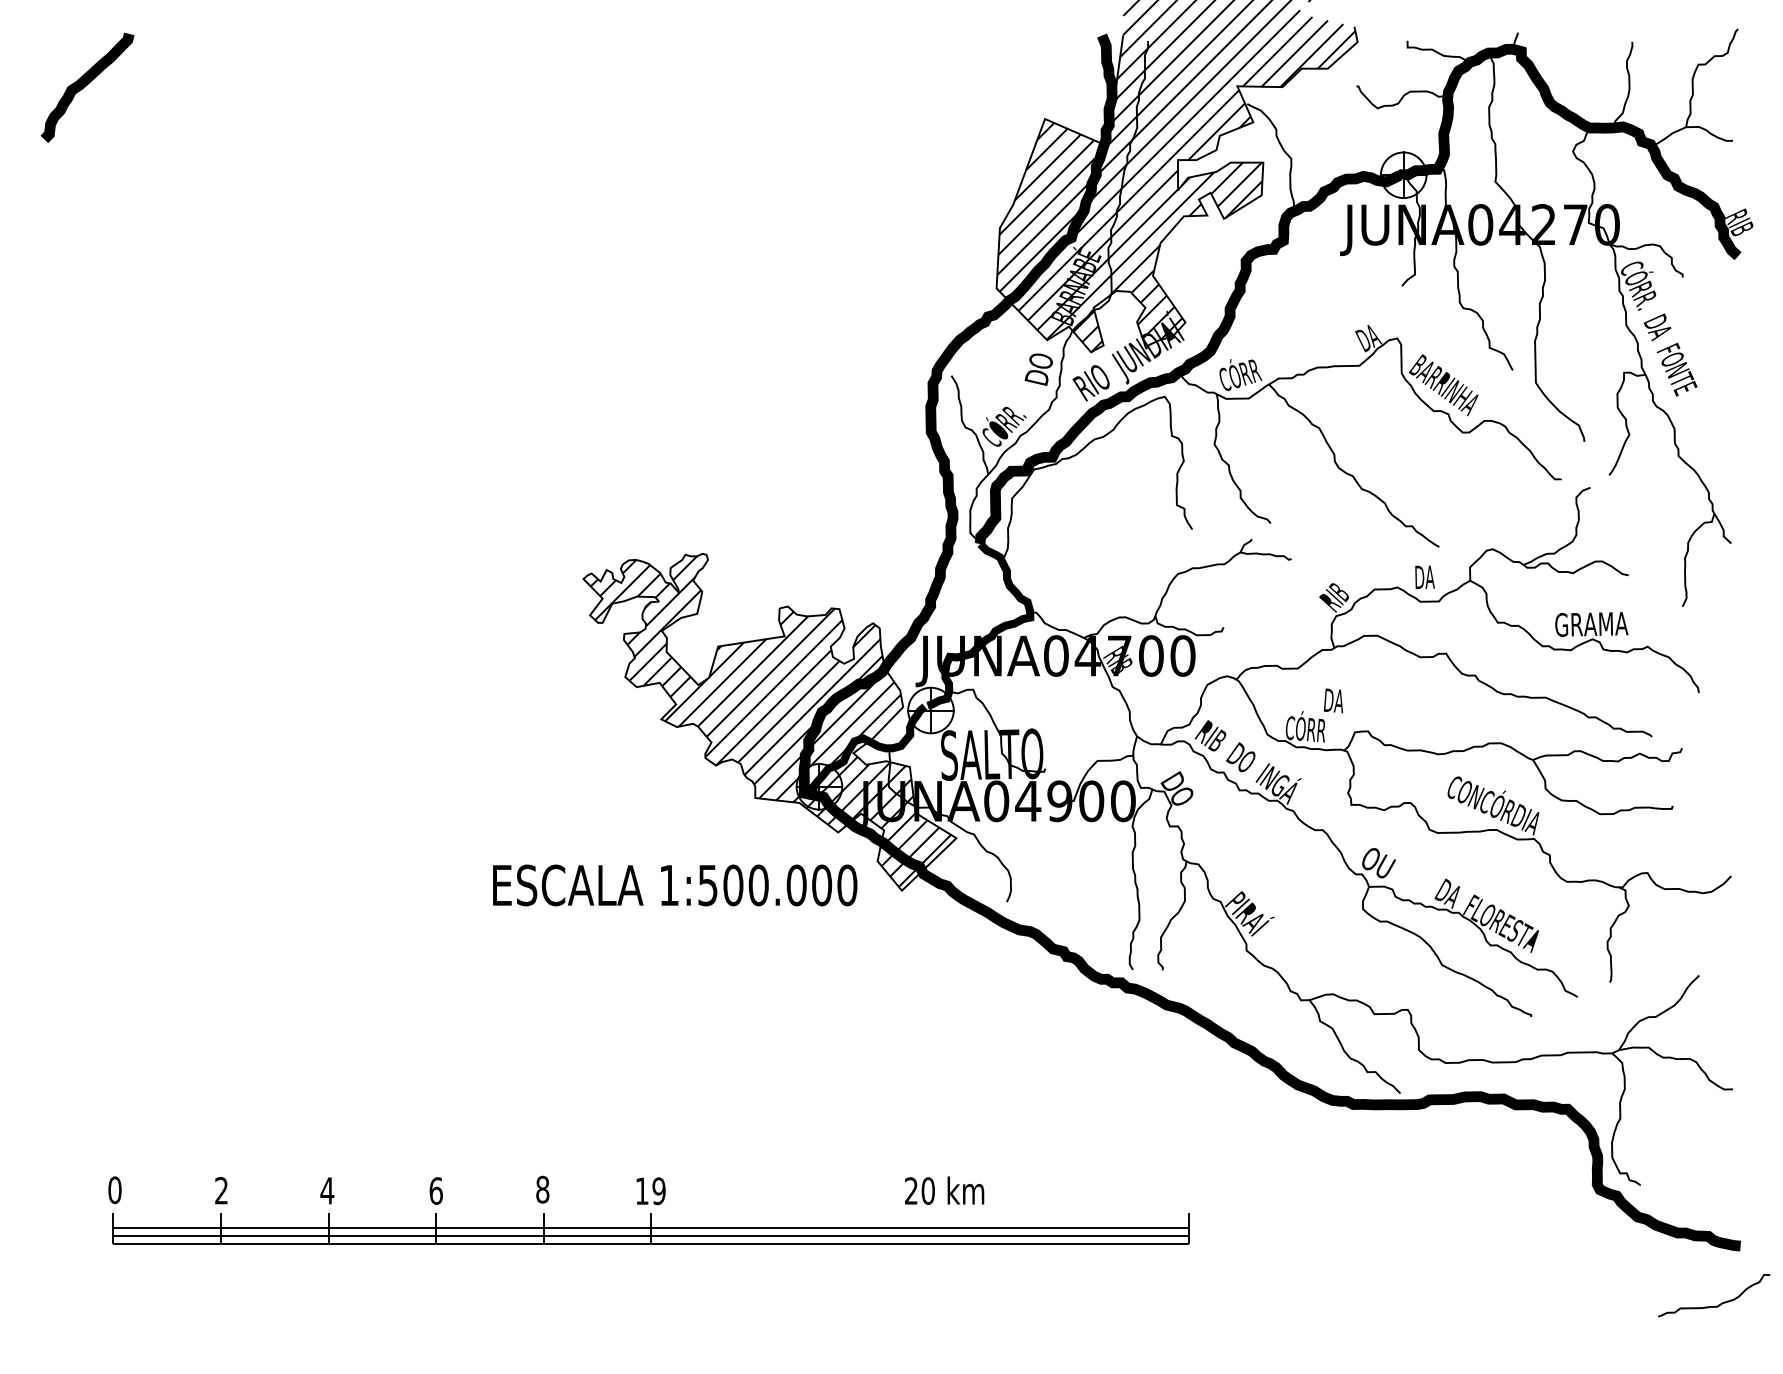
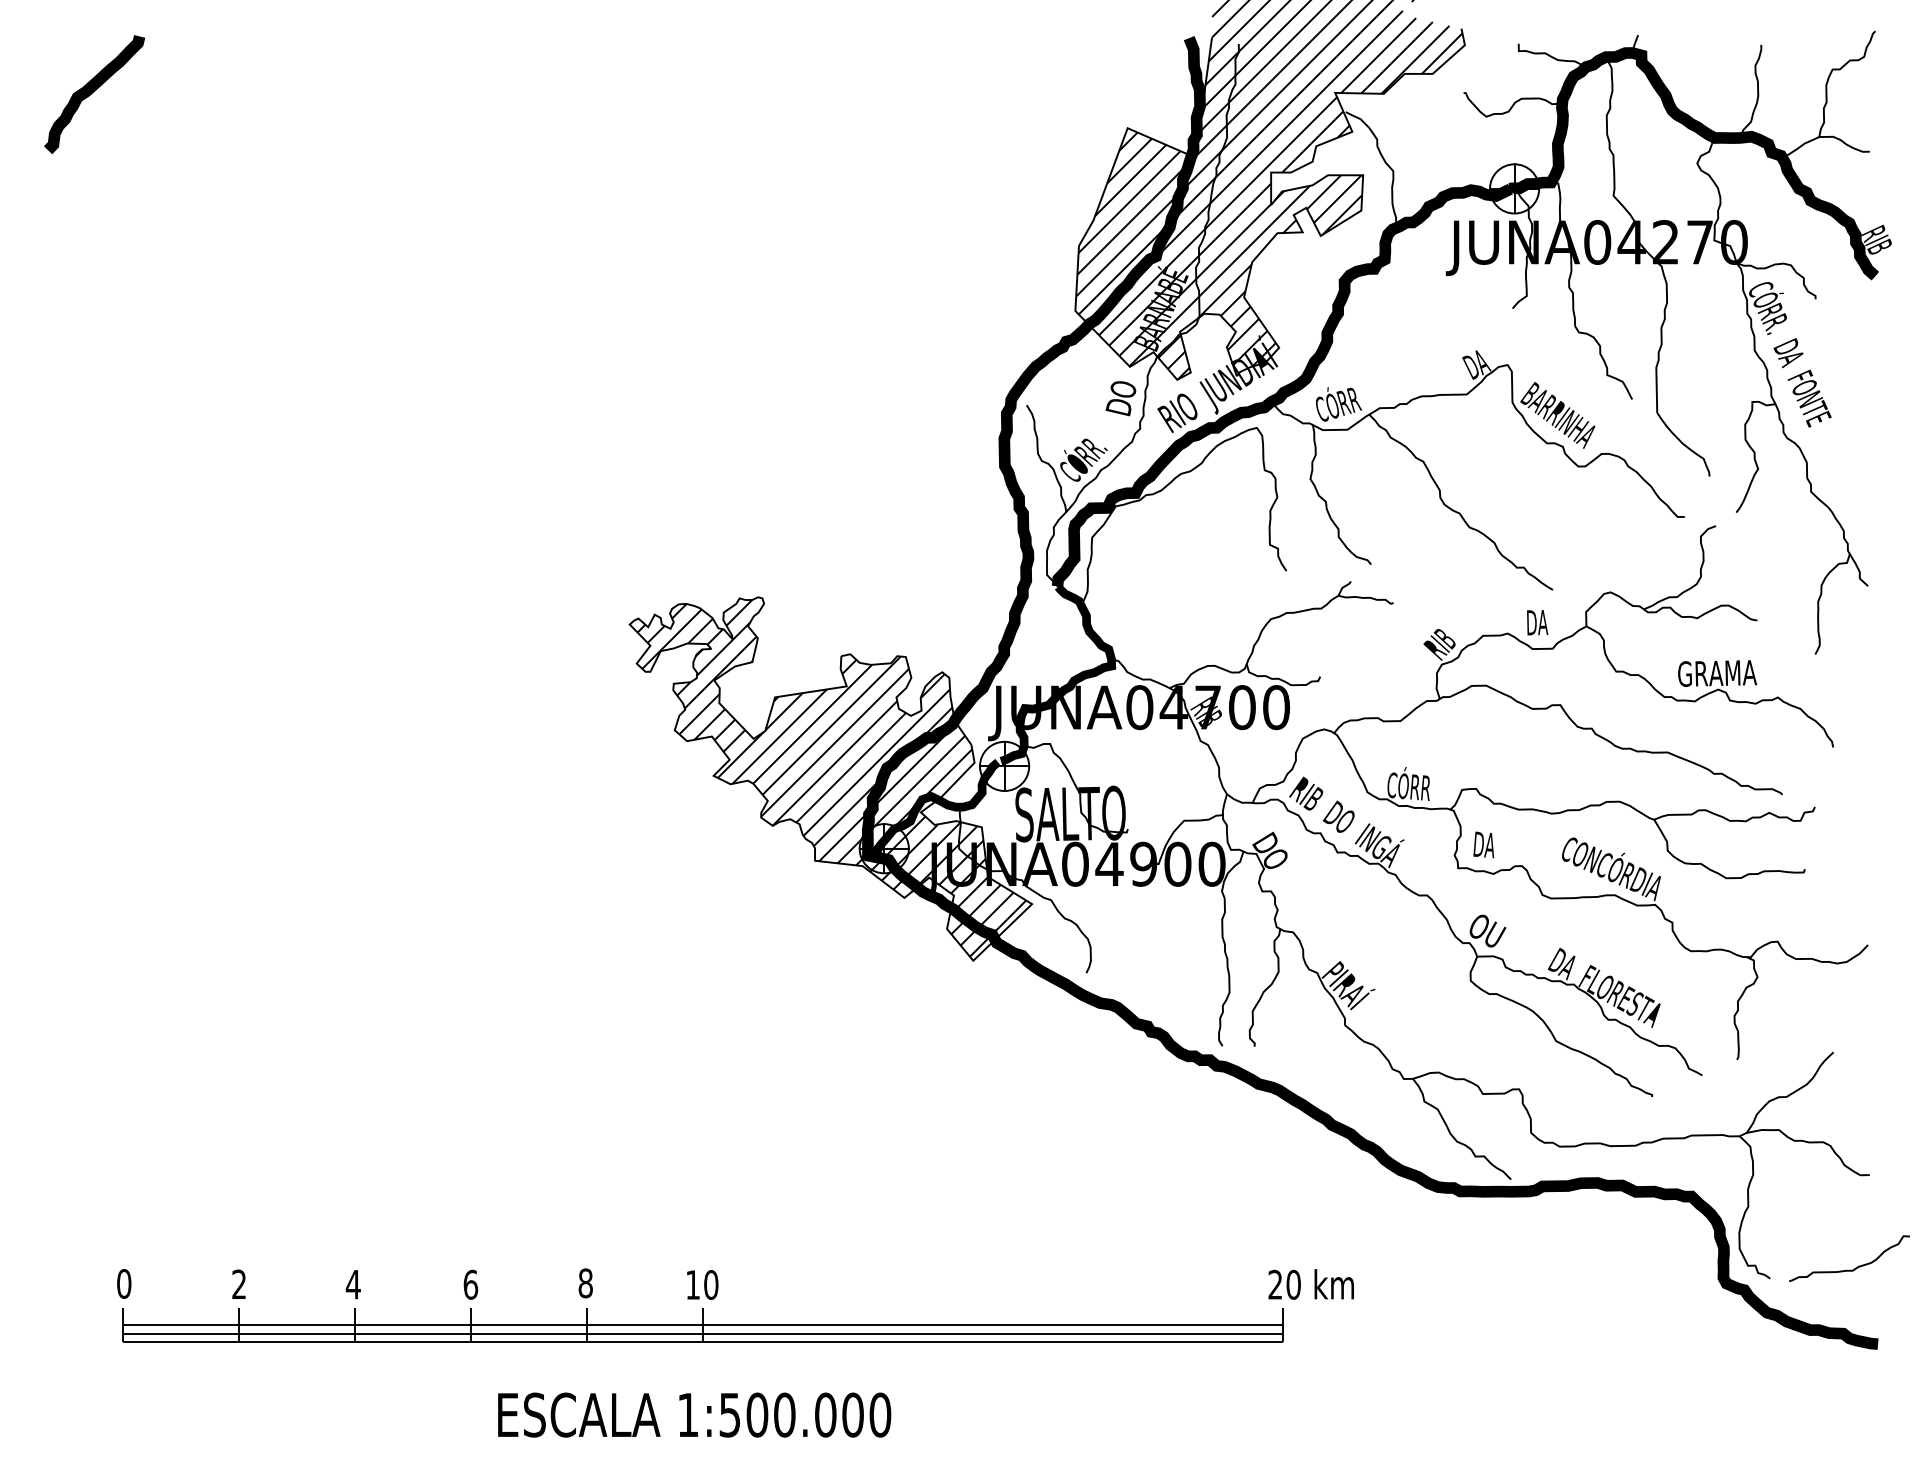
text: (1333, 700) -> (1483, 844), moved
text: (675, 884) -> (694, 1414), moved
text: (659, 1190) -> (711, 1284), 19 -> 10
text: (943, 1190) -> (1310, 1284), moved
curve: (1719, 1303) -> (1855, 1267), moved

